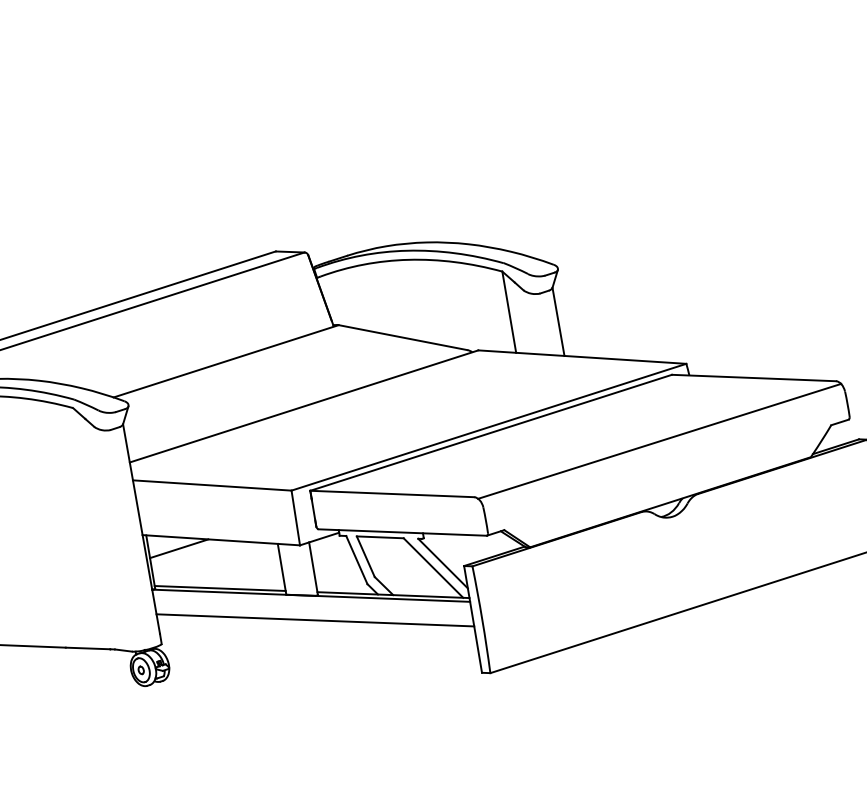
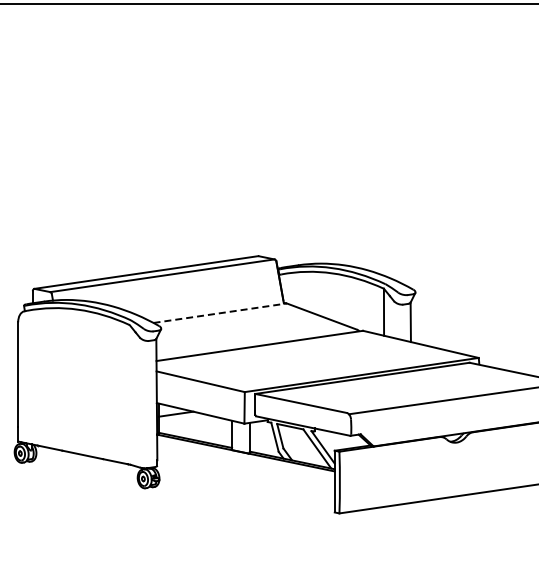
line: (226, 361) -> (220, 313), solid -> dashed
line: (314, 619) -> (245, 466), removed

